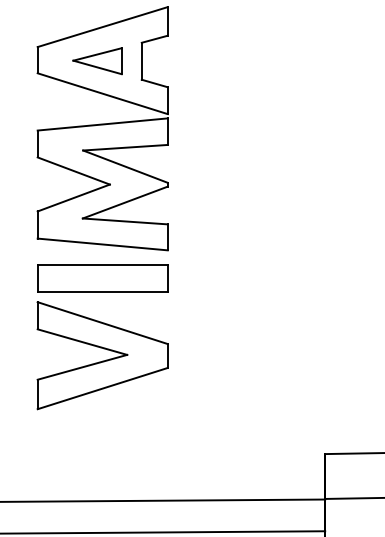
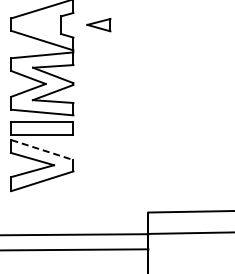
part: (96, 61) -> (98, 25), moved
line: (102, 324) -> (42, 150), solid -> dashed

